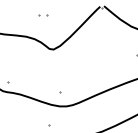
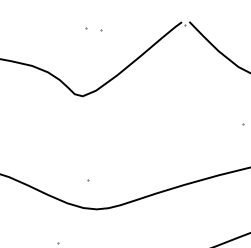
part: (43, 15) -> (95, 30), moved

